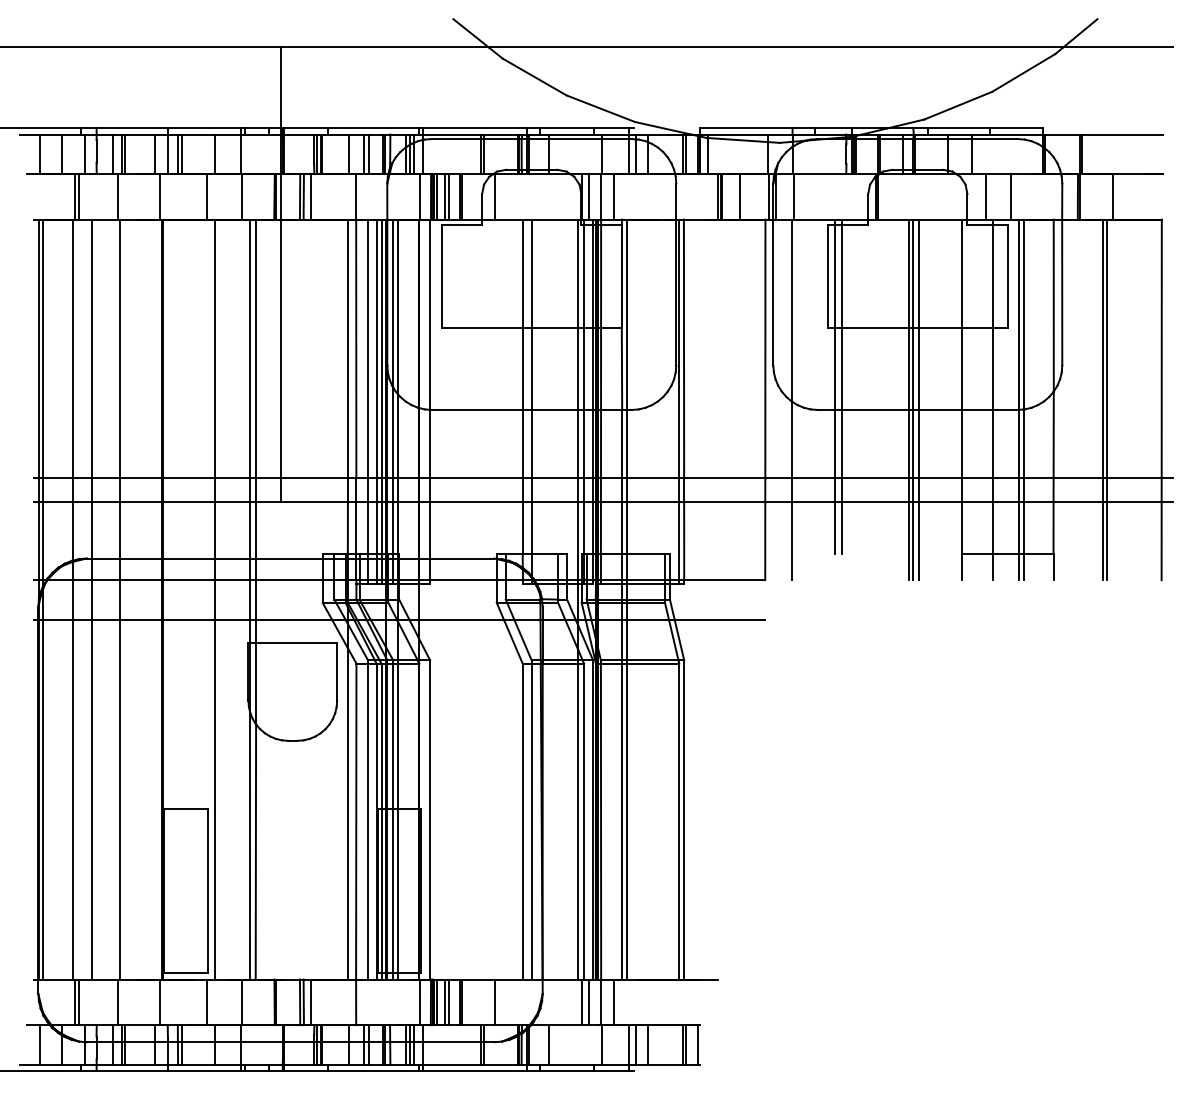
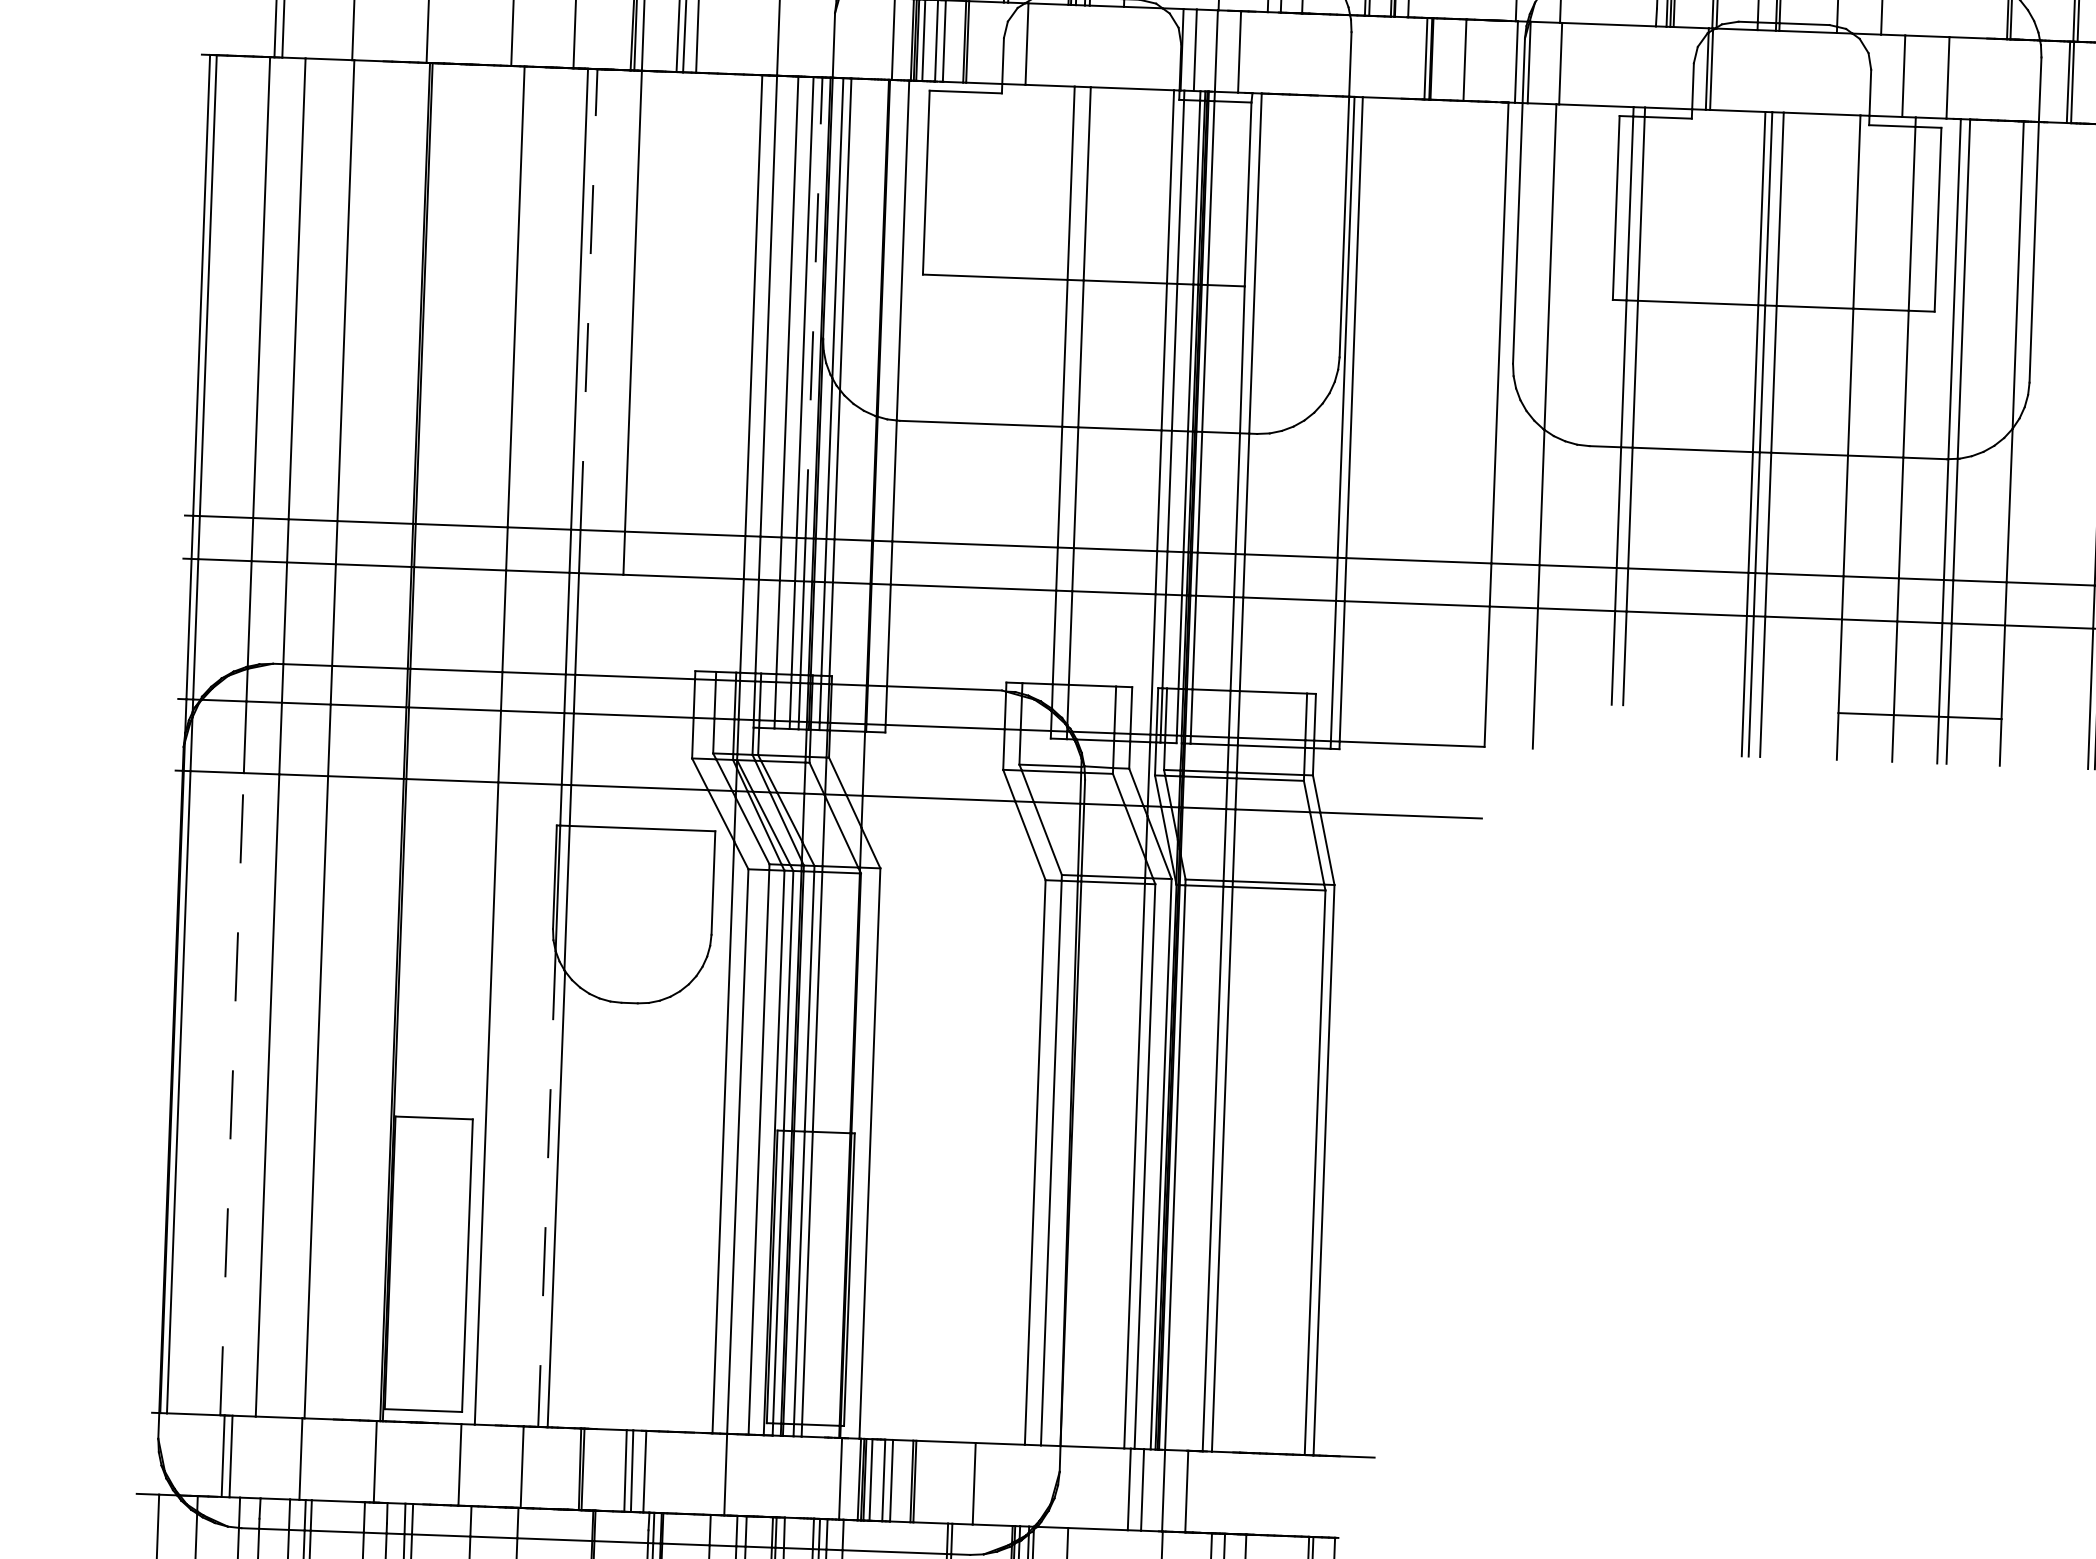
line: (255, 348) -> (588, 299), solid -> dashed
line: (381, 348) -> (813, 307), solid -> dashed
line: (72, 799) -> (232, 1093), solid -> dashed
line: (250, 846) -> (547, 1189), solid -> dashed

